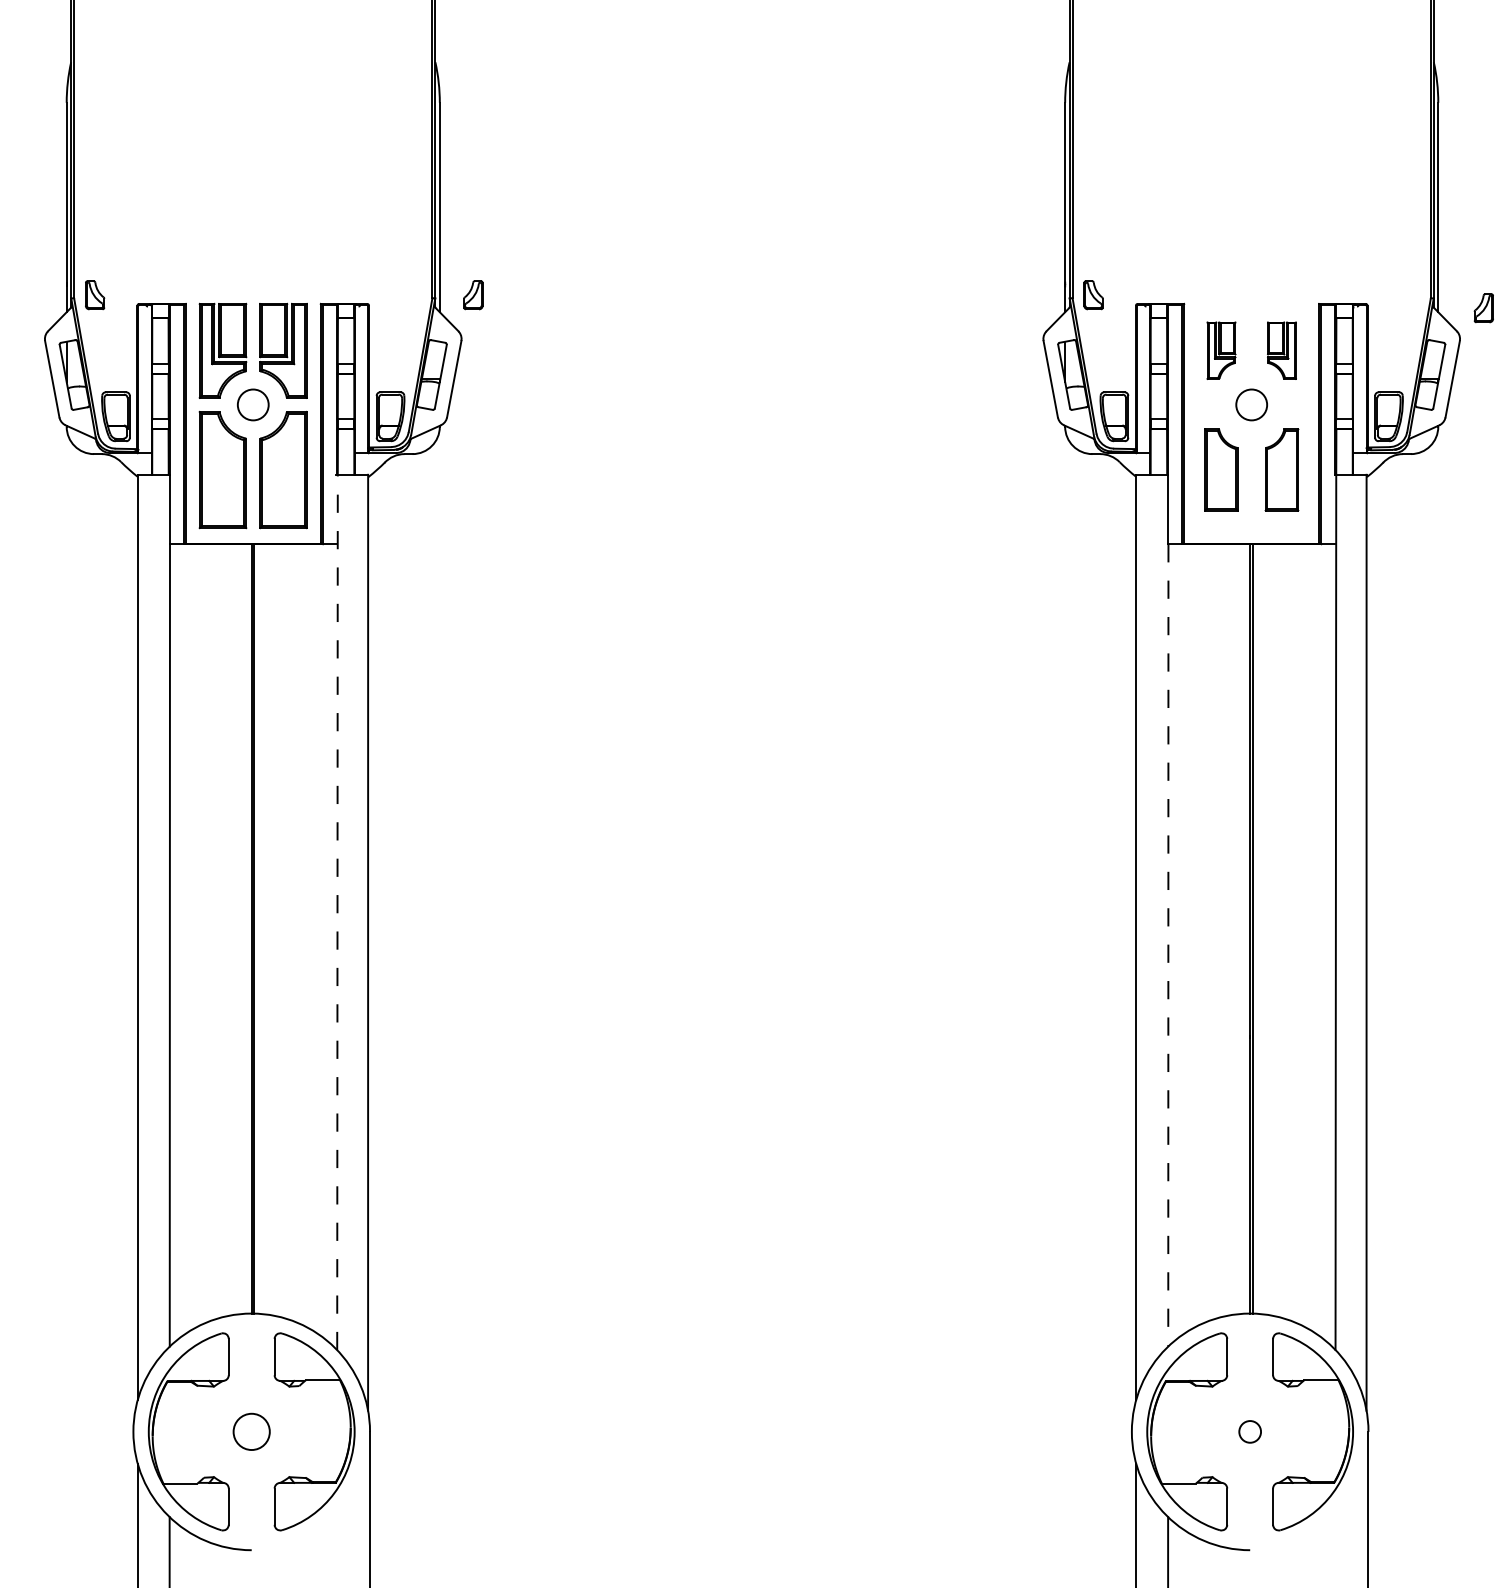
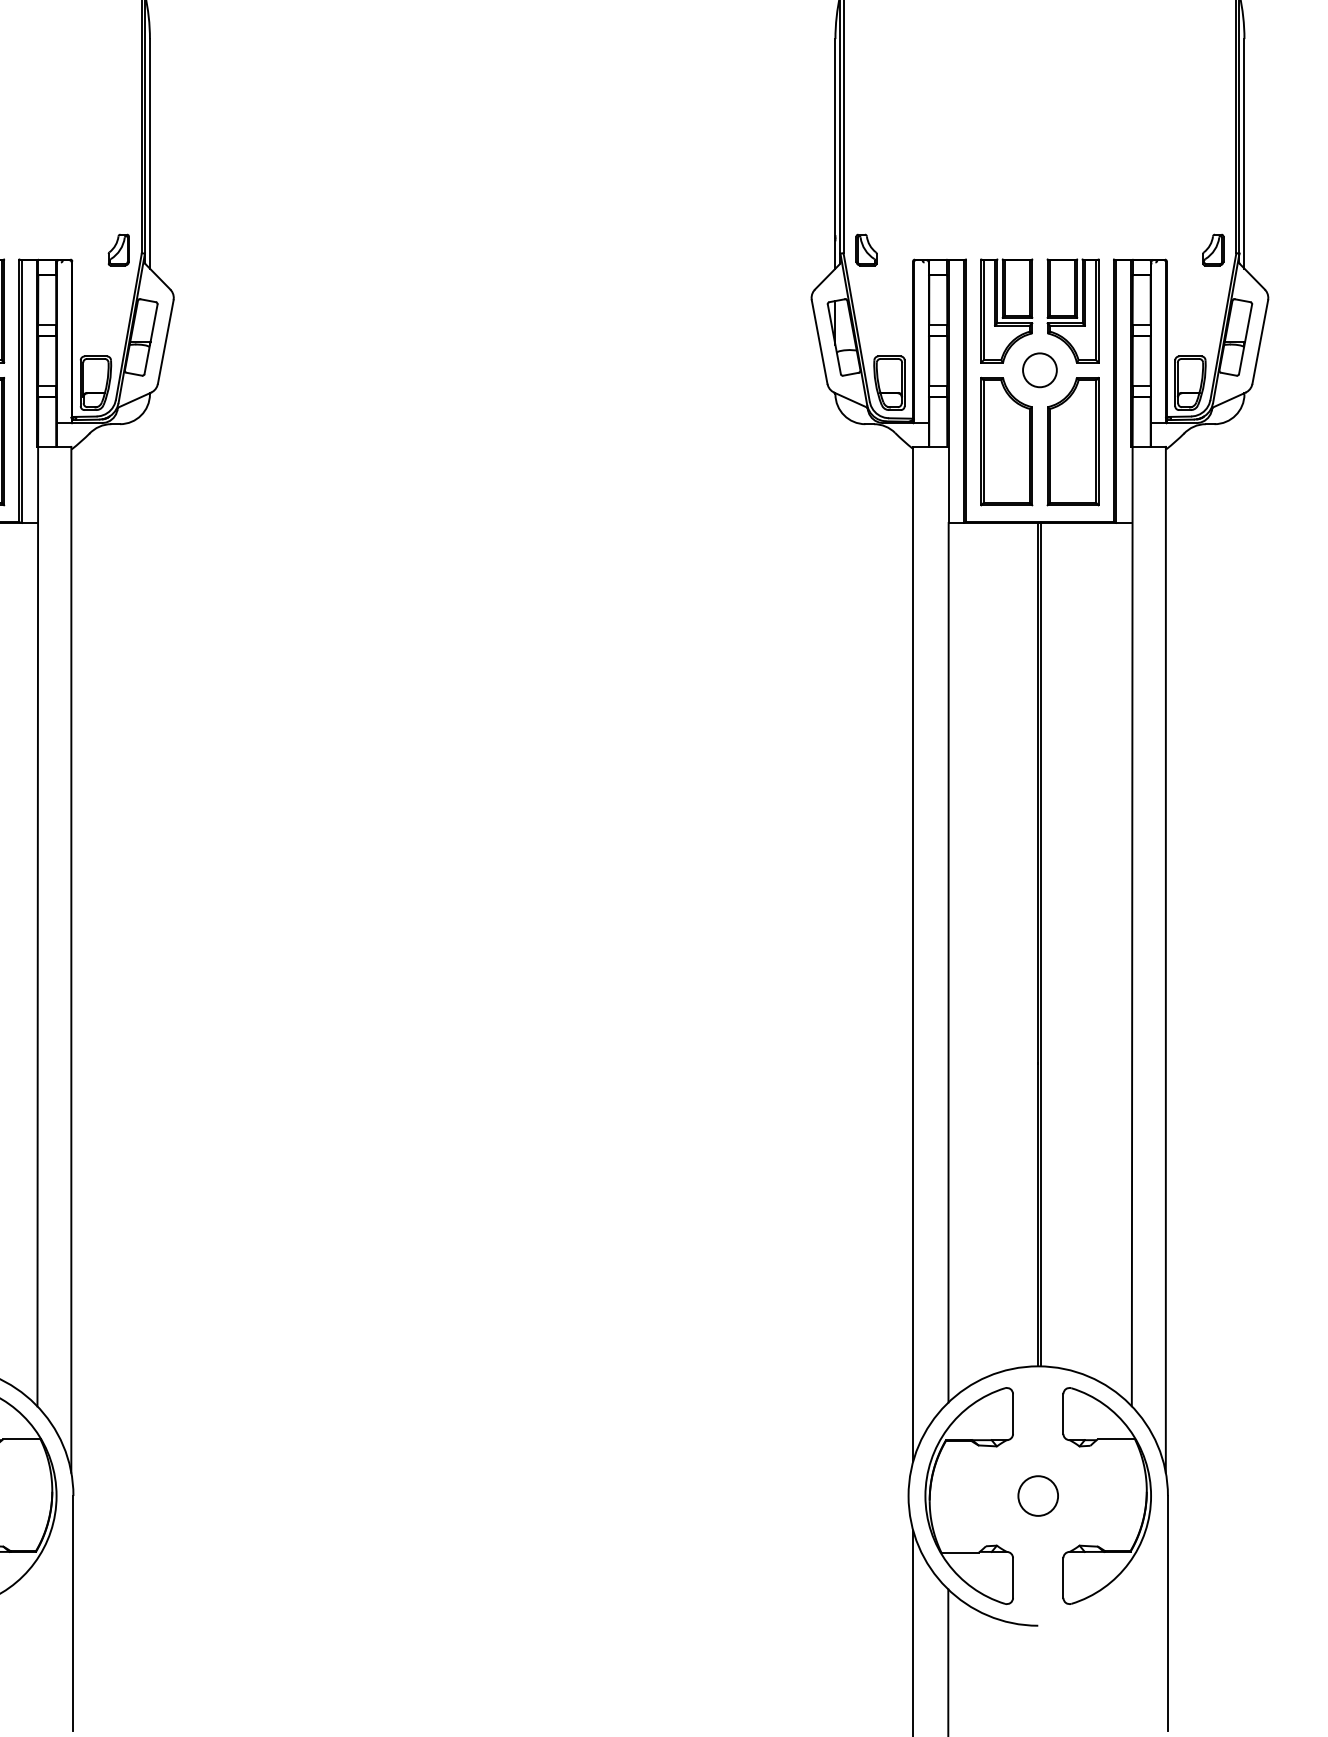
part: (473, 295) -> (118, 250), moved
part: (1483, 308) -> (1212, 250), moved
part: (1221, 350) -> (1006, 310), size x1.67
part: (1281, 350) -> (1072, 310), size x1.67
part: (1221, 469) -> (1006, 441), size x1.43
part: (1281, 469) -> (1072, 441), size x1.43
line: (337, 912) -> (37, 926), dashed -> solid
line: (1168, 945) -> (948, 962), dashed -> solid
circle: (1250, 1431) -> (1038, 1495), size x1.67

